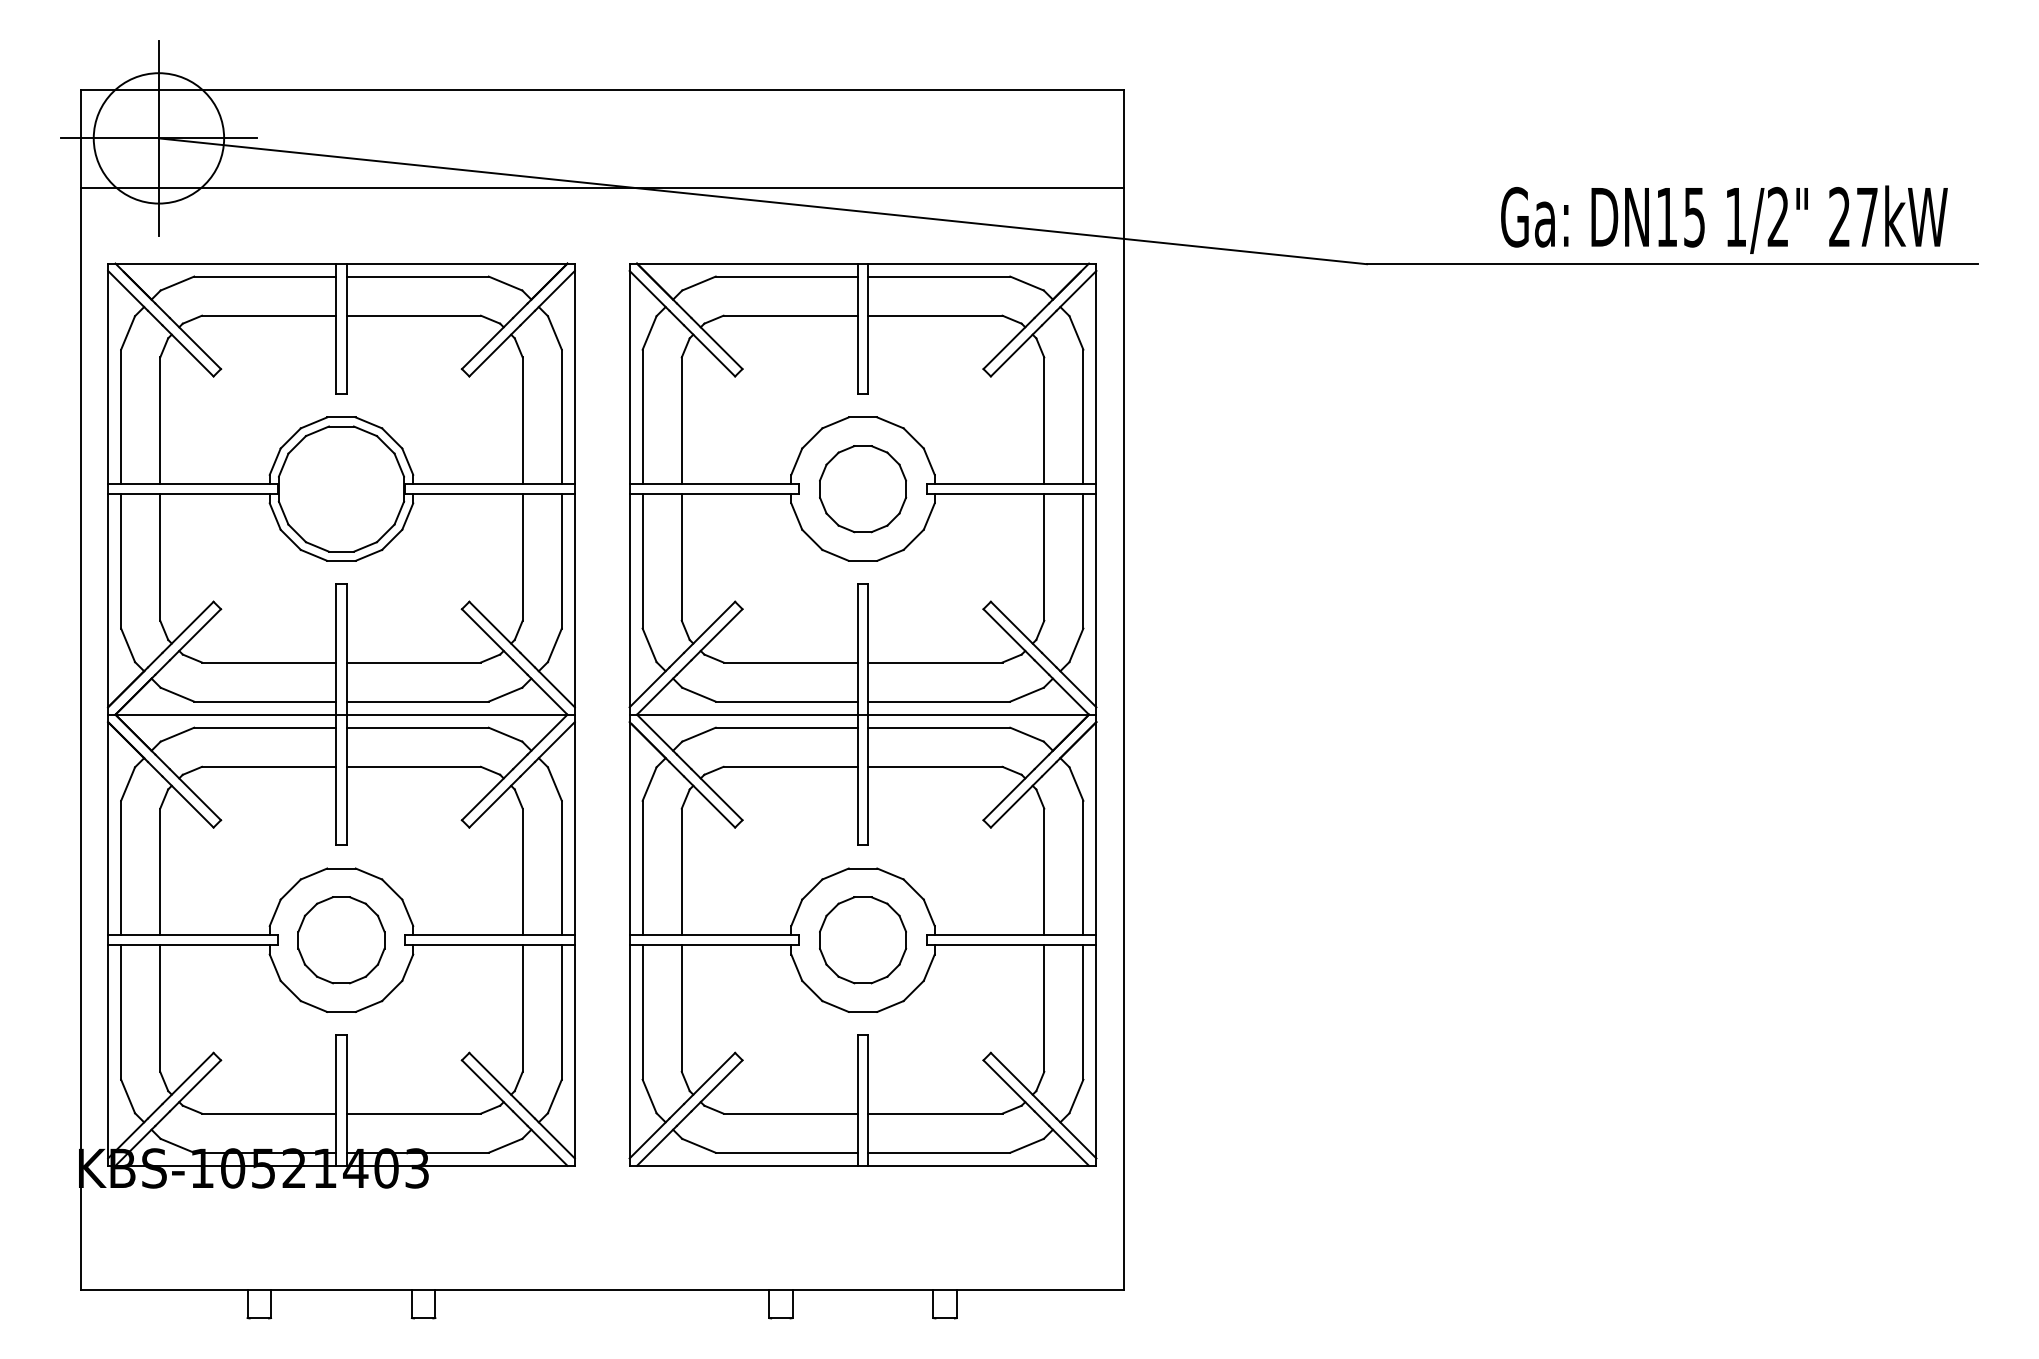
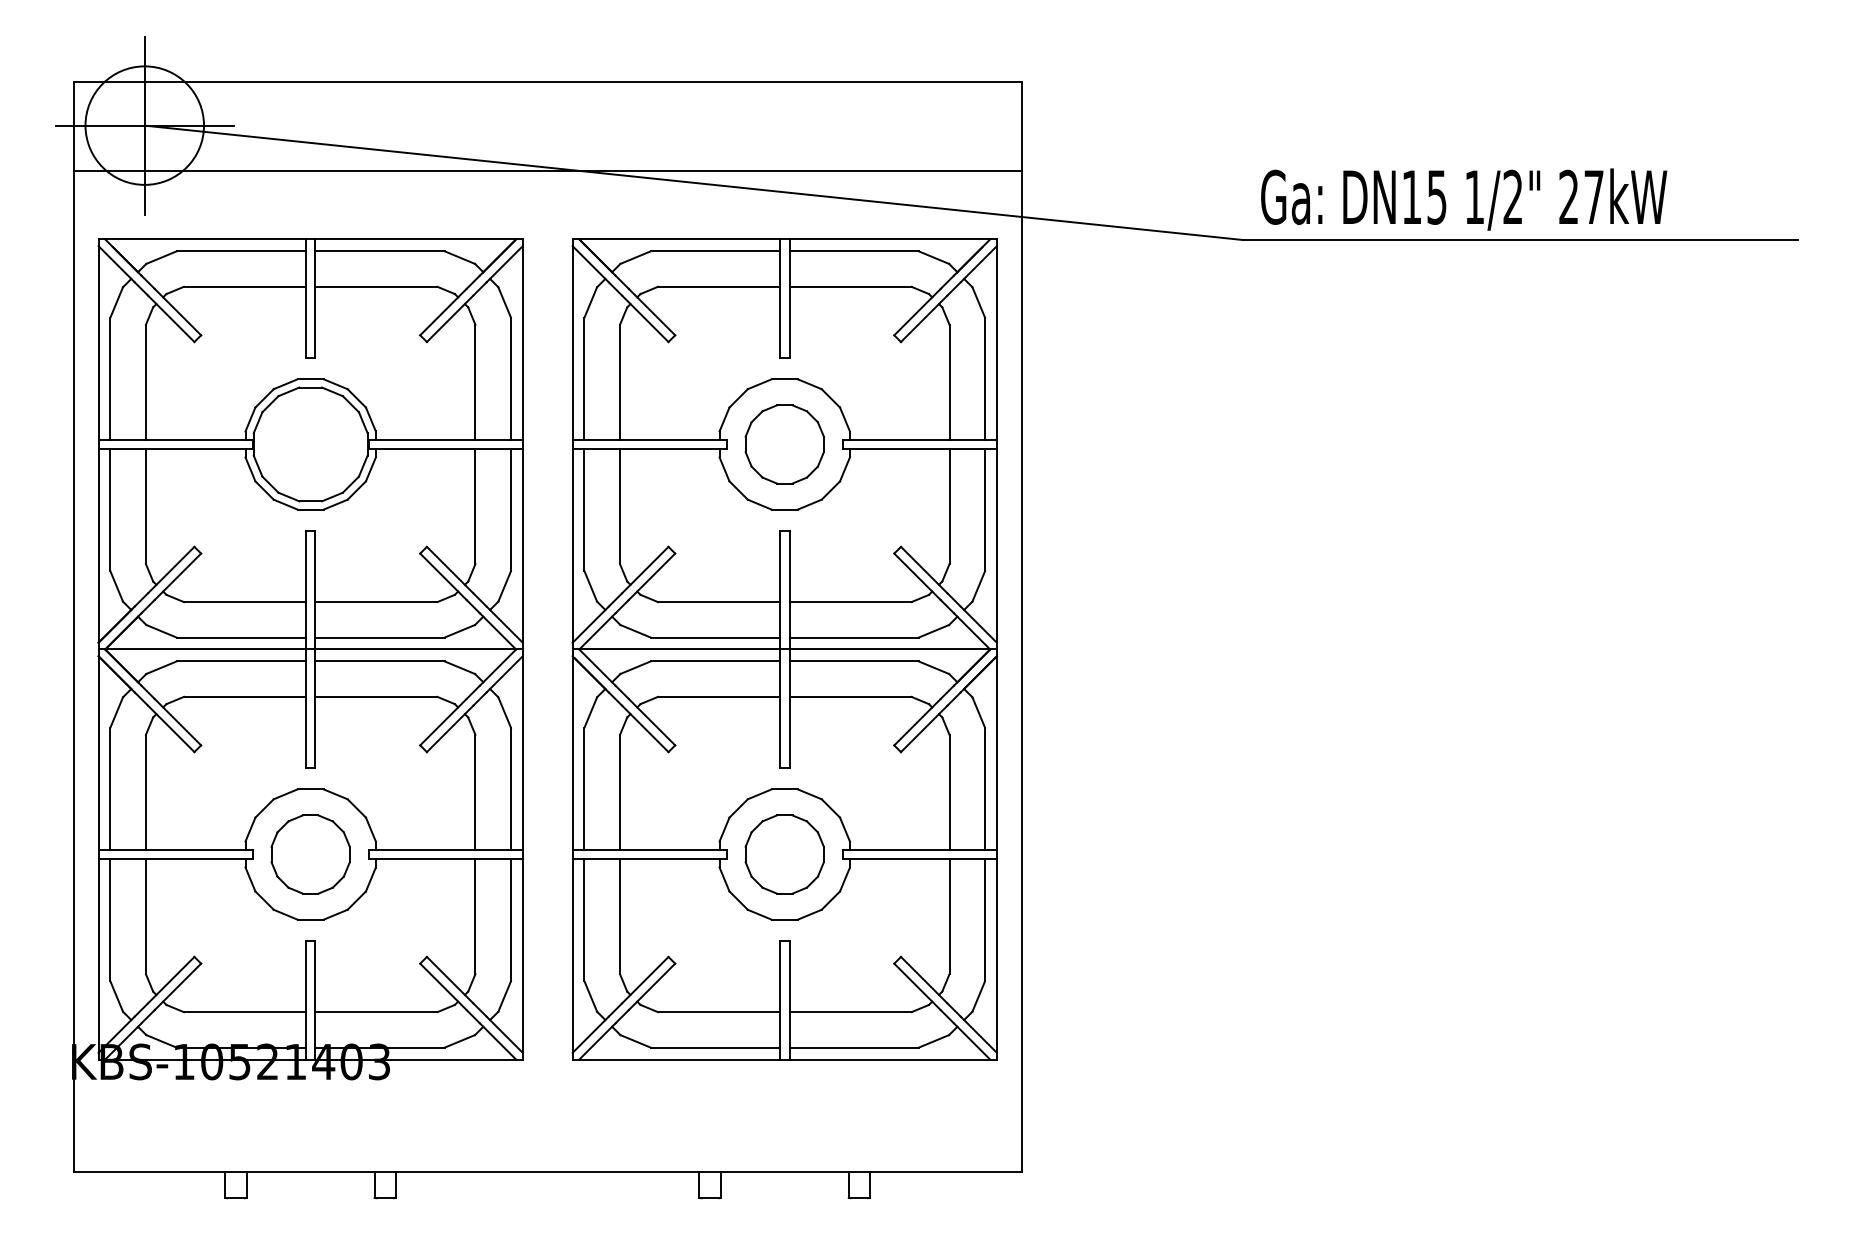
text: (1724, 219) -> (1464, 199), moved

